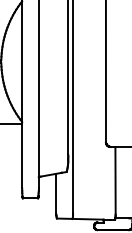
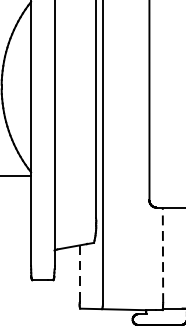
line: (115, 180) -> (162, 254), solid -> dashed
line: (56, 193) -> (79, 273), solid -> dashed

